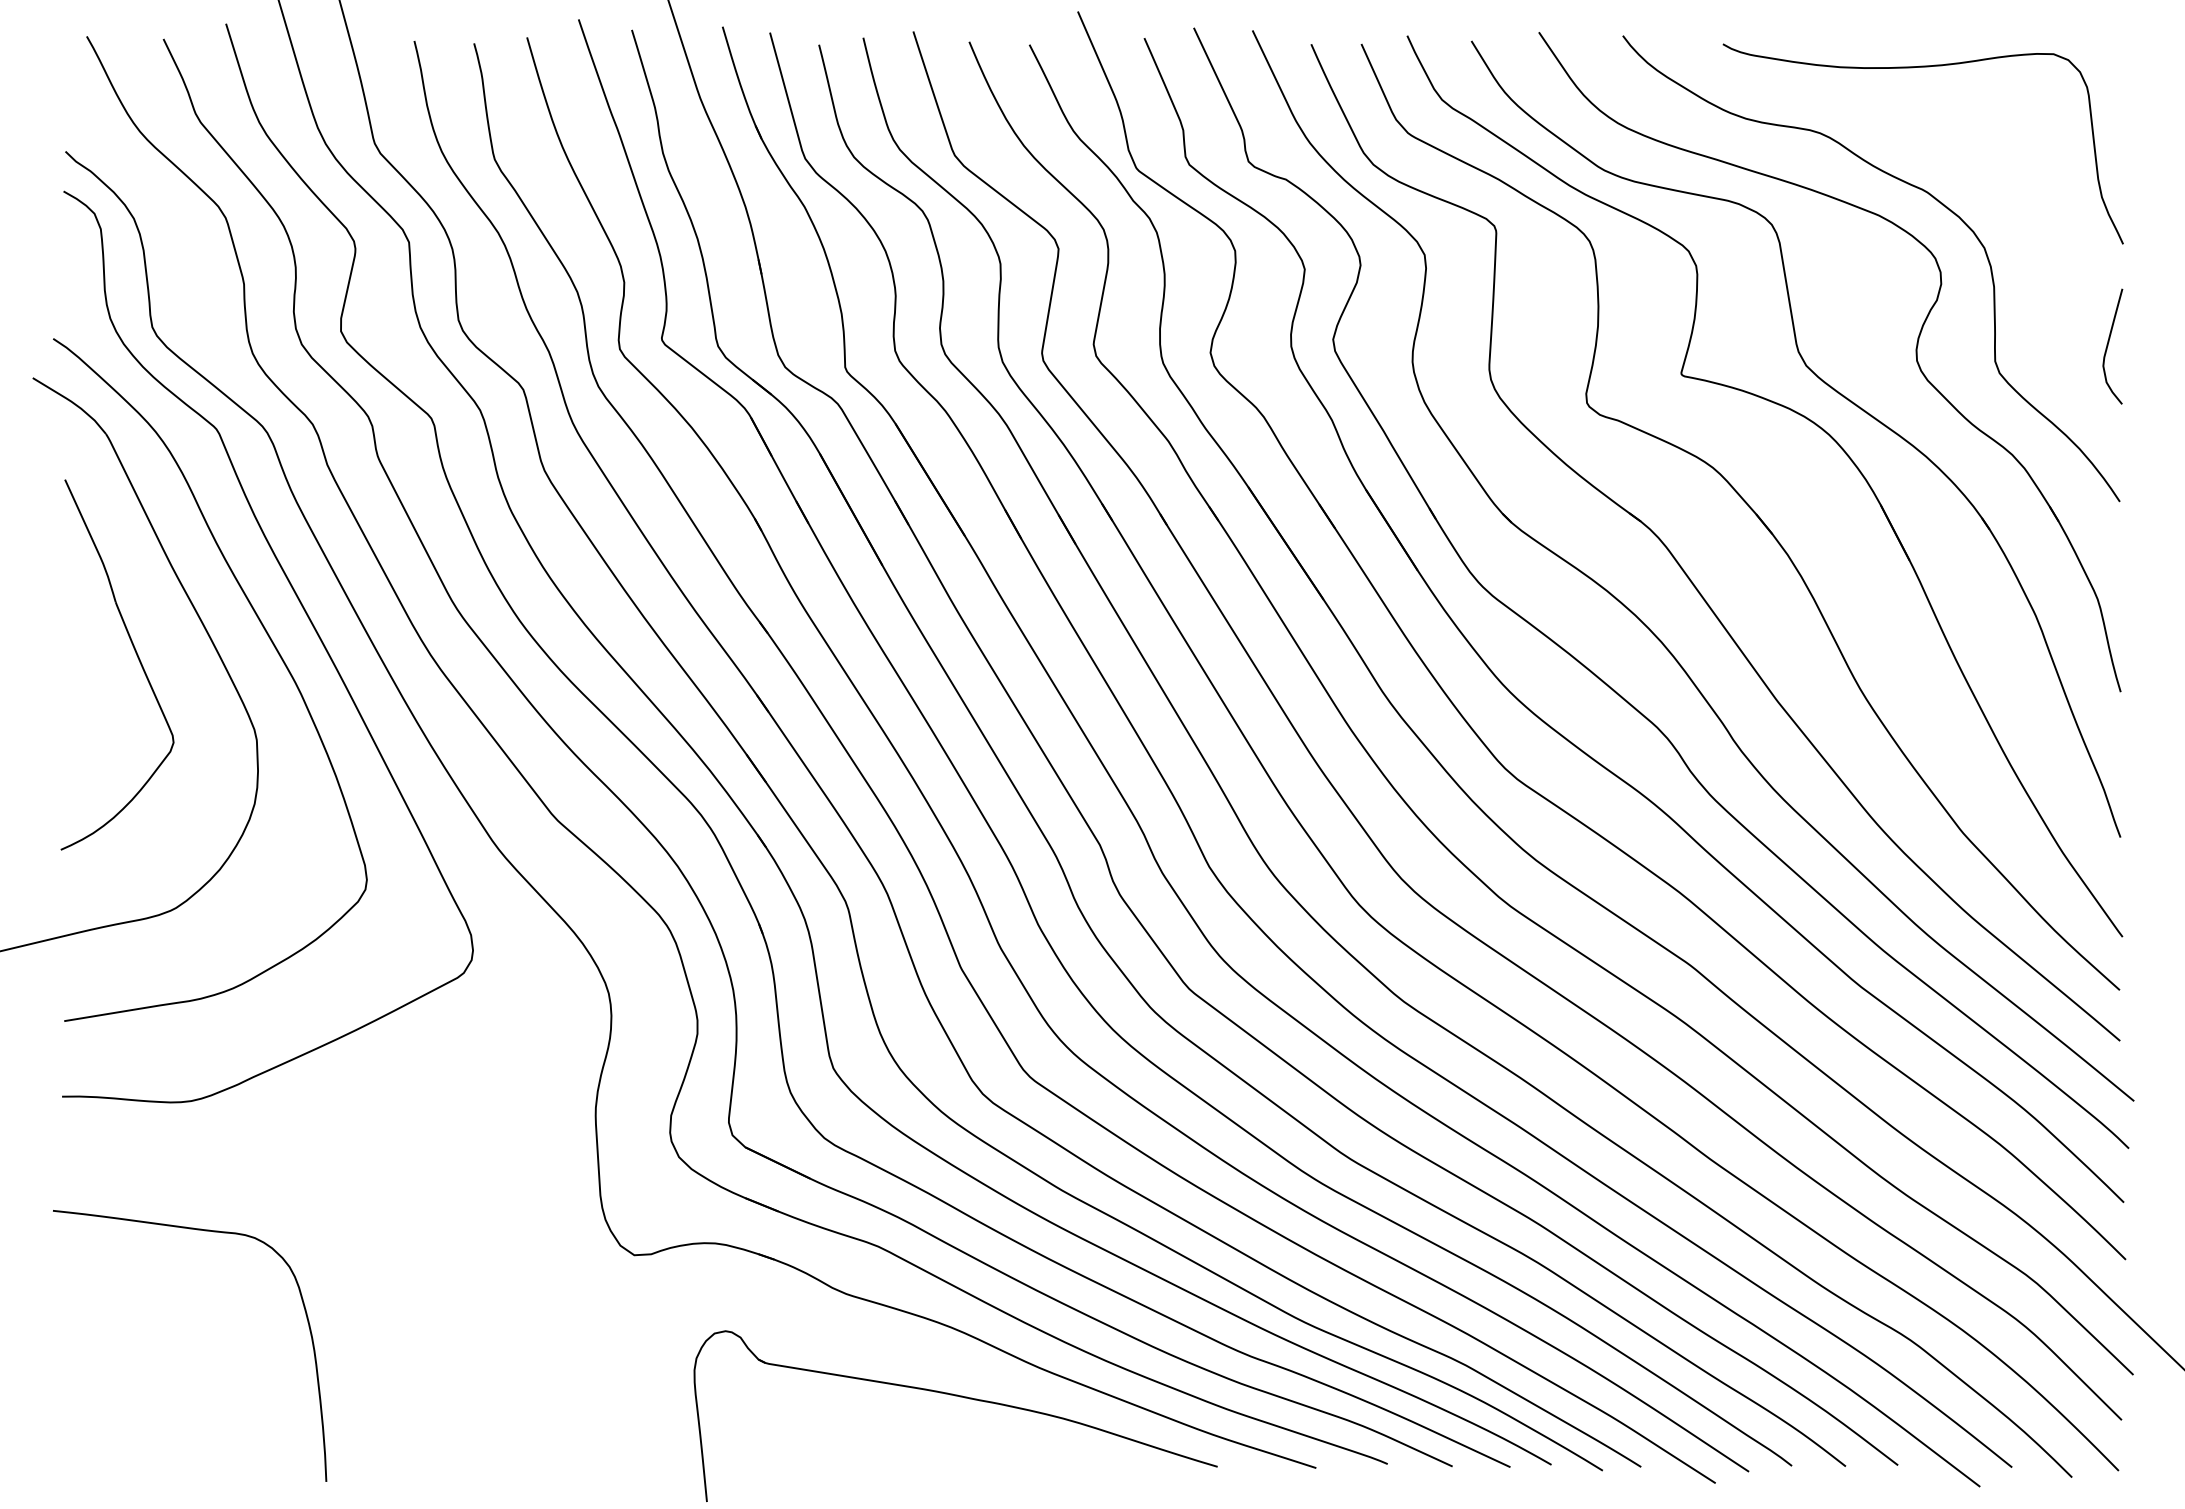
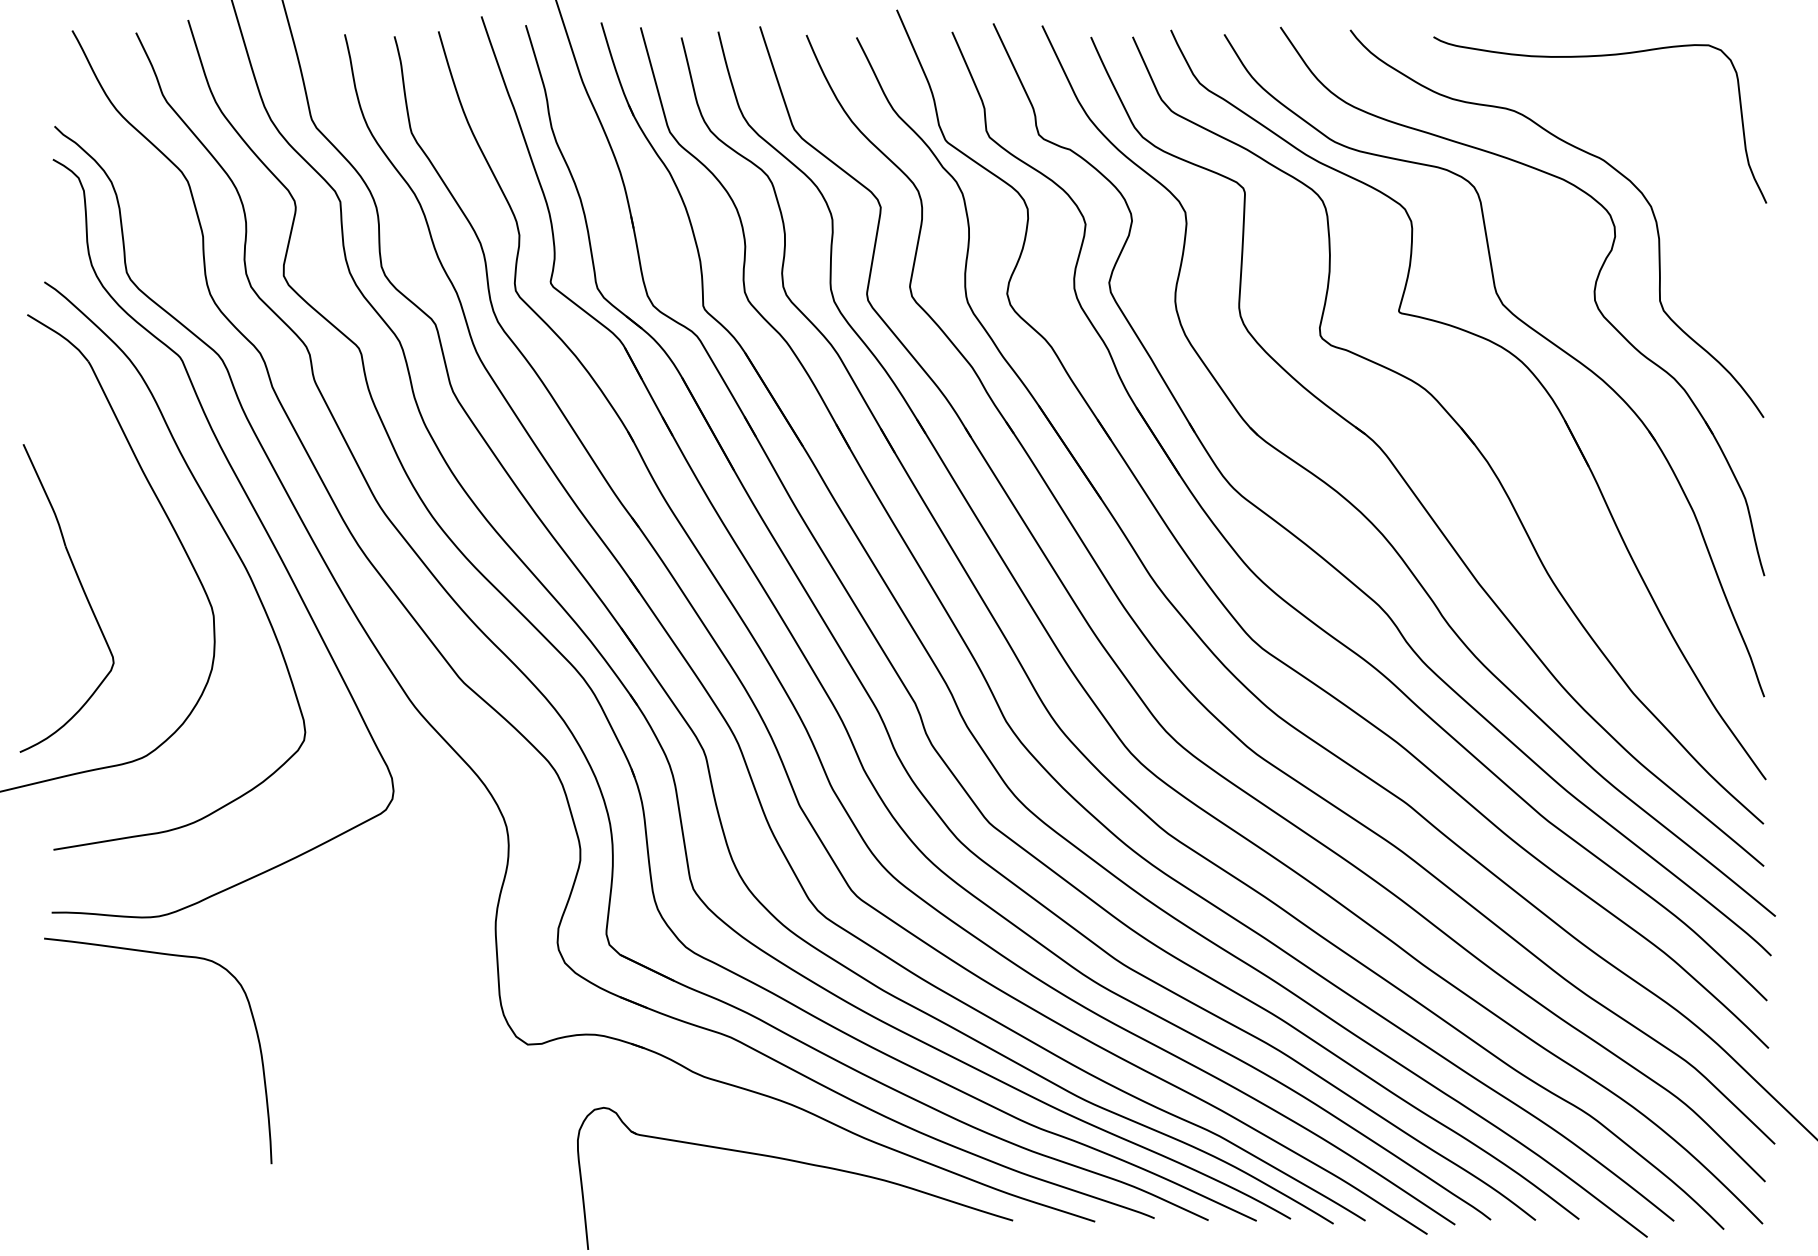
curve: (2108, 346) -> (1754, 288), removed
part: (137, 658) -> (83, 593), moved
curve: (204, 1231) -> (170, 955), moved

